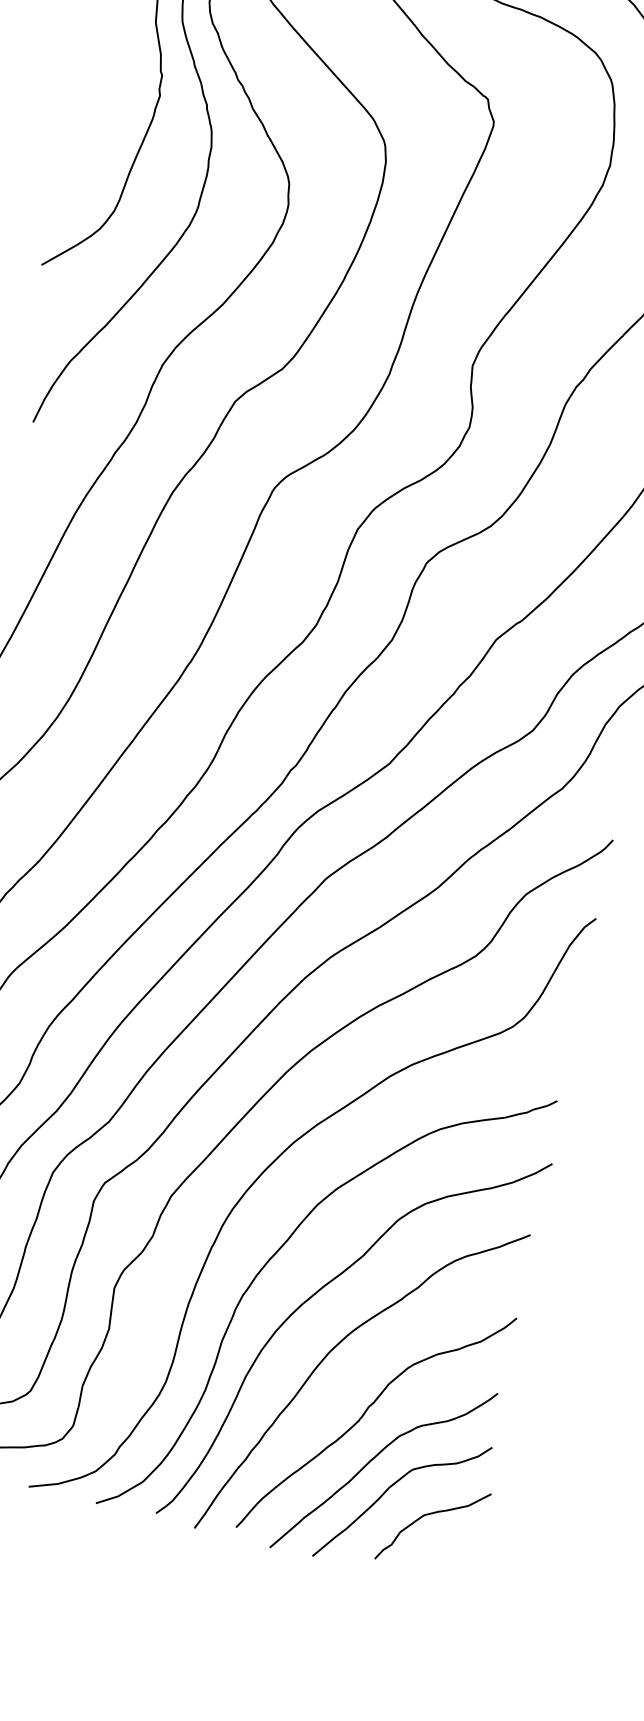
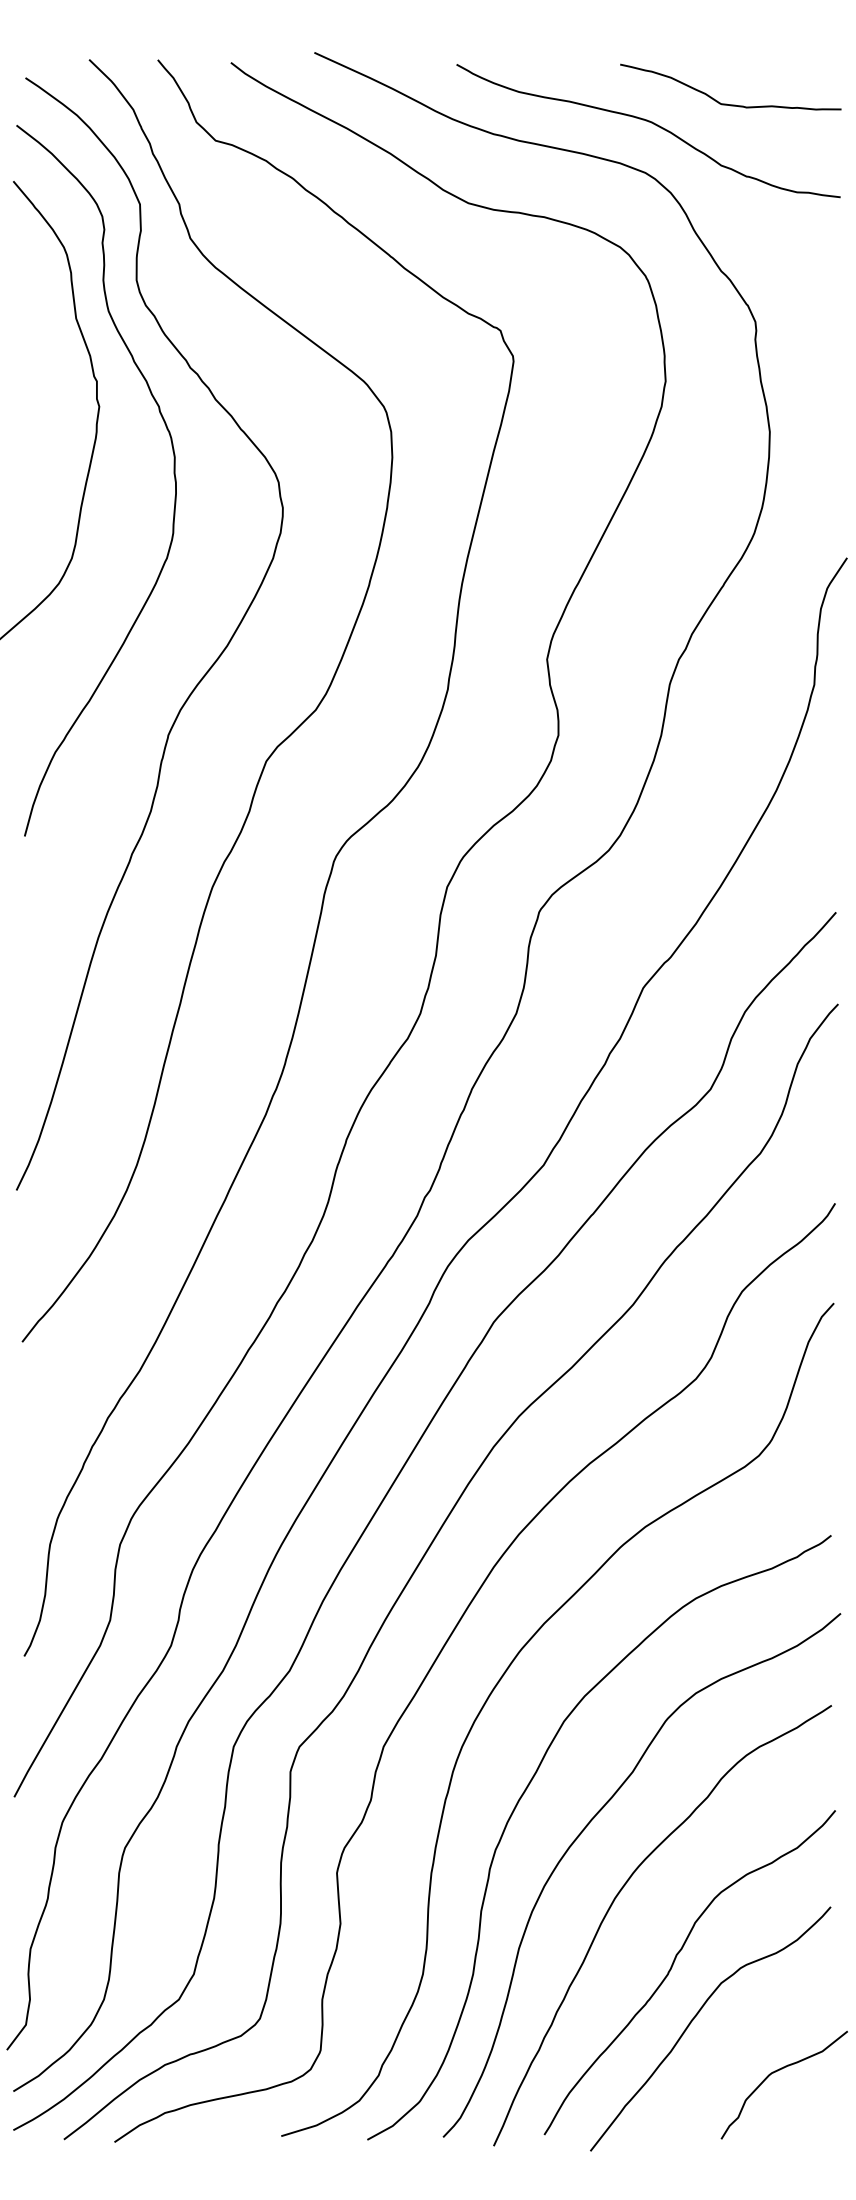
curve: (387, 1490) -> (720, 2052), removed

